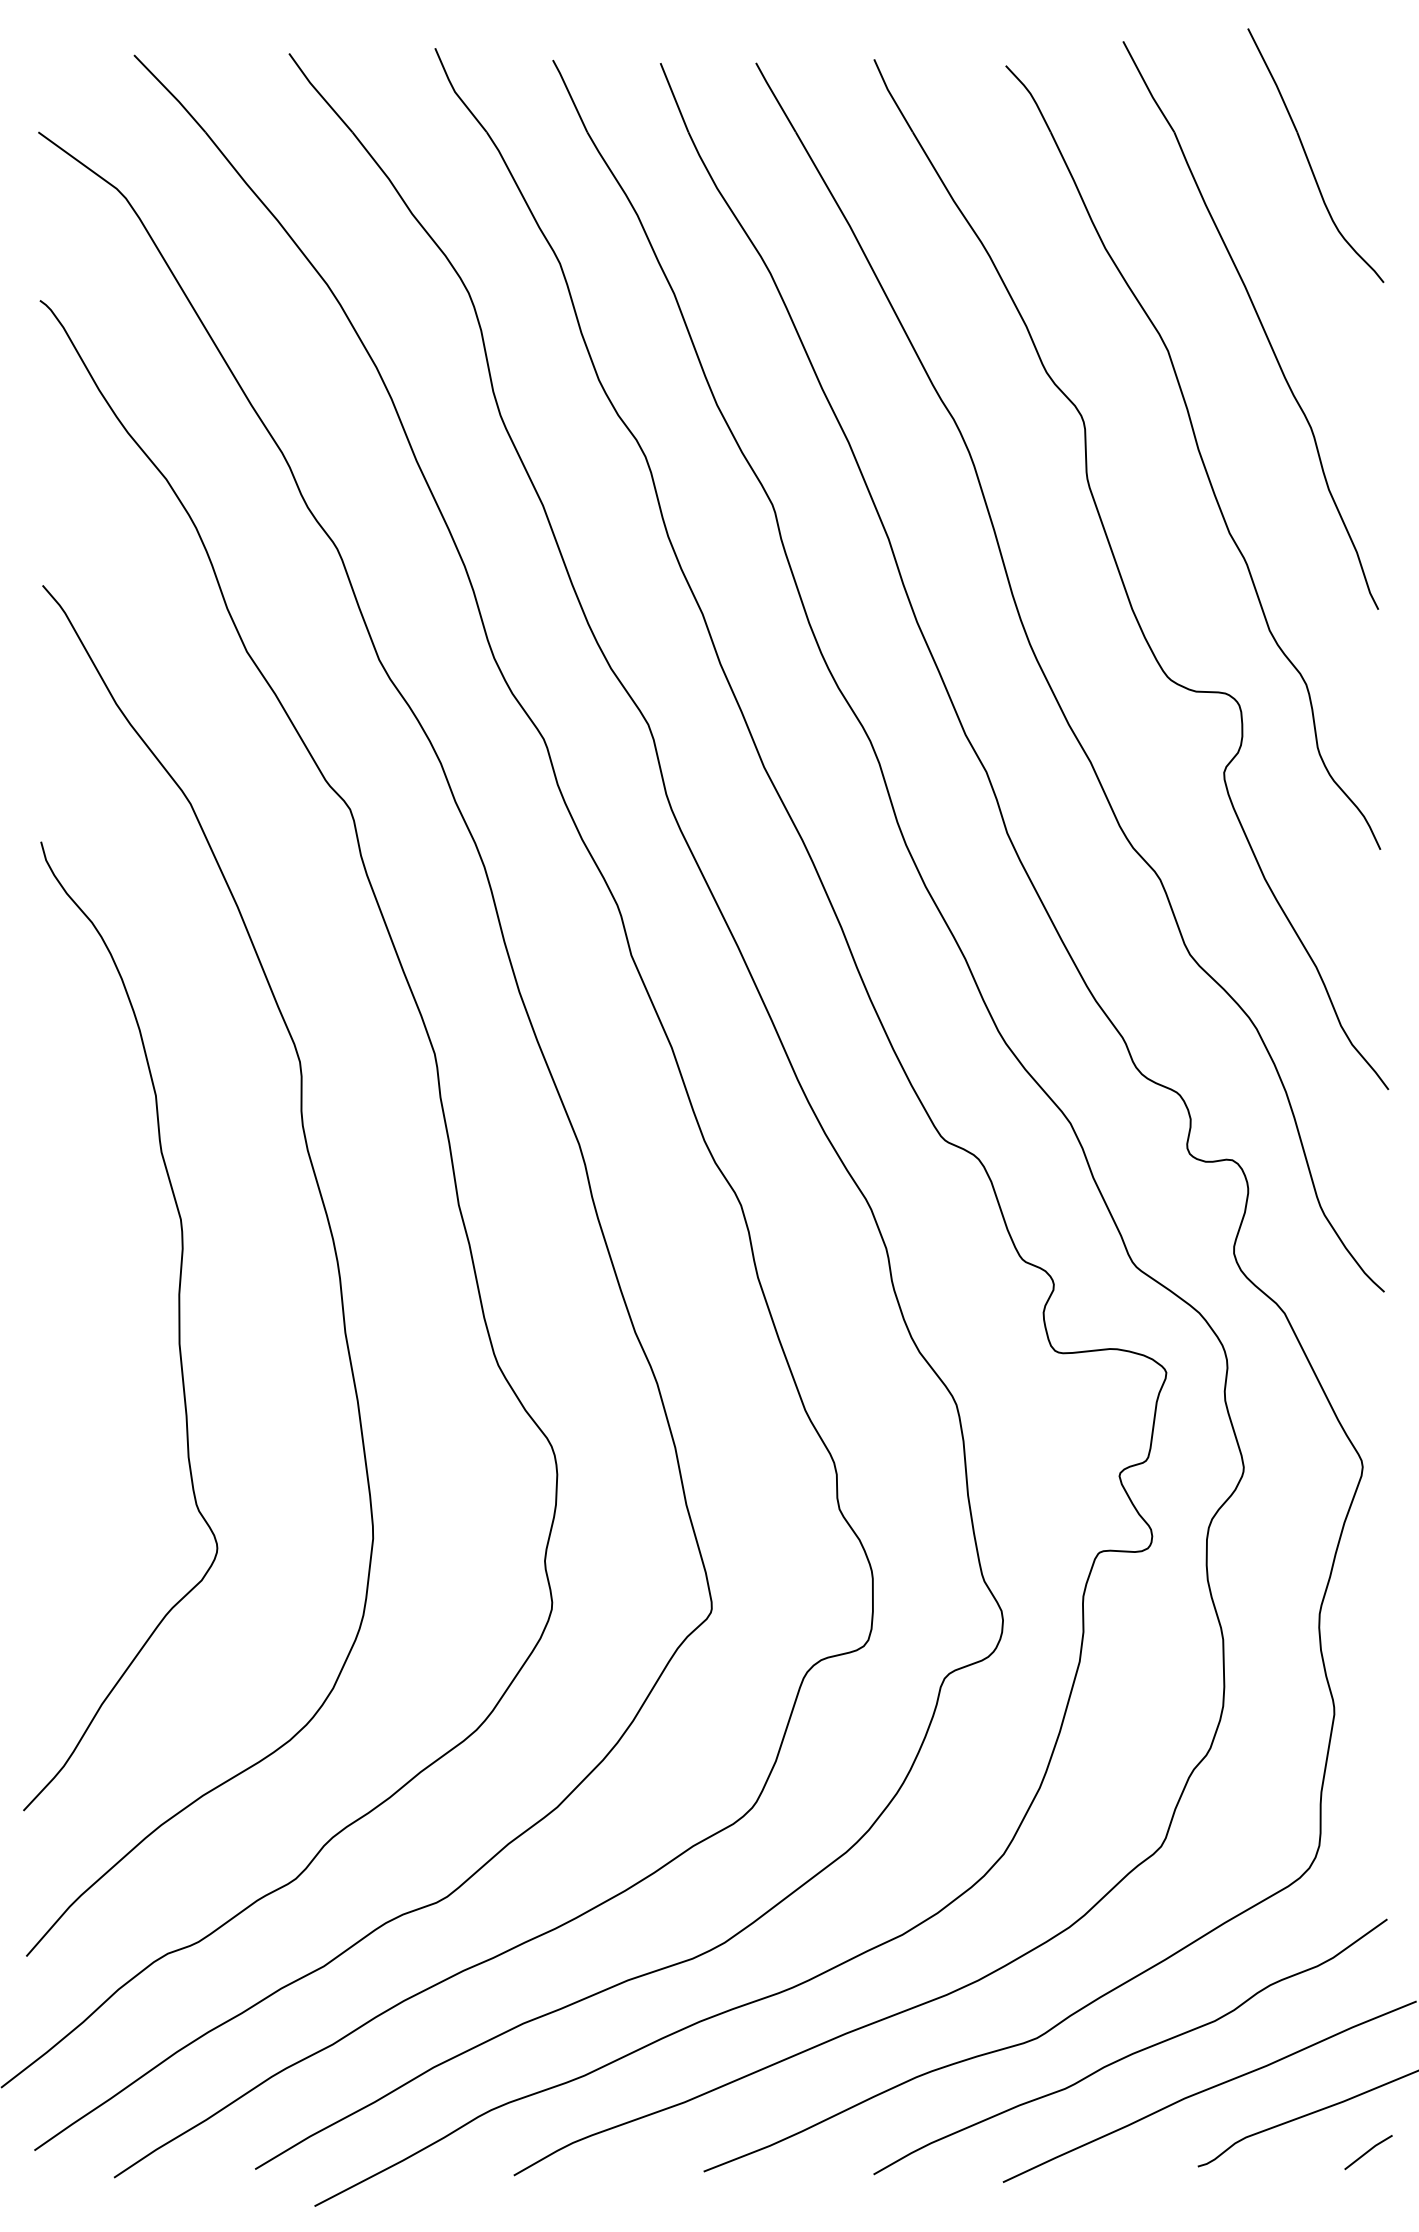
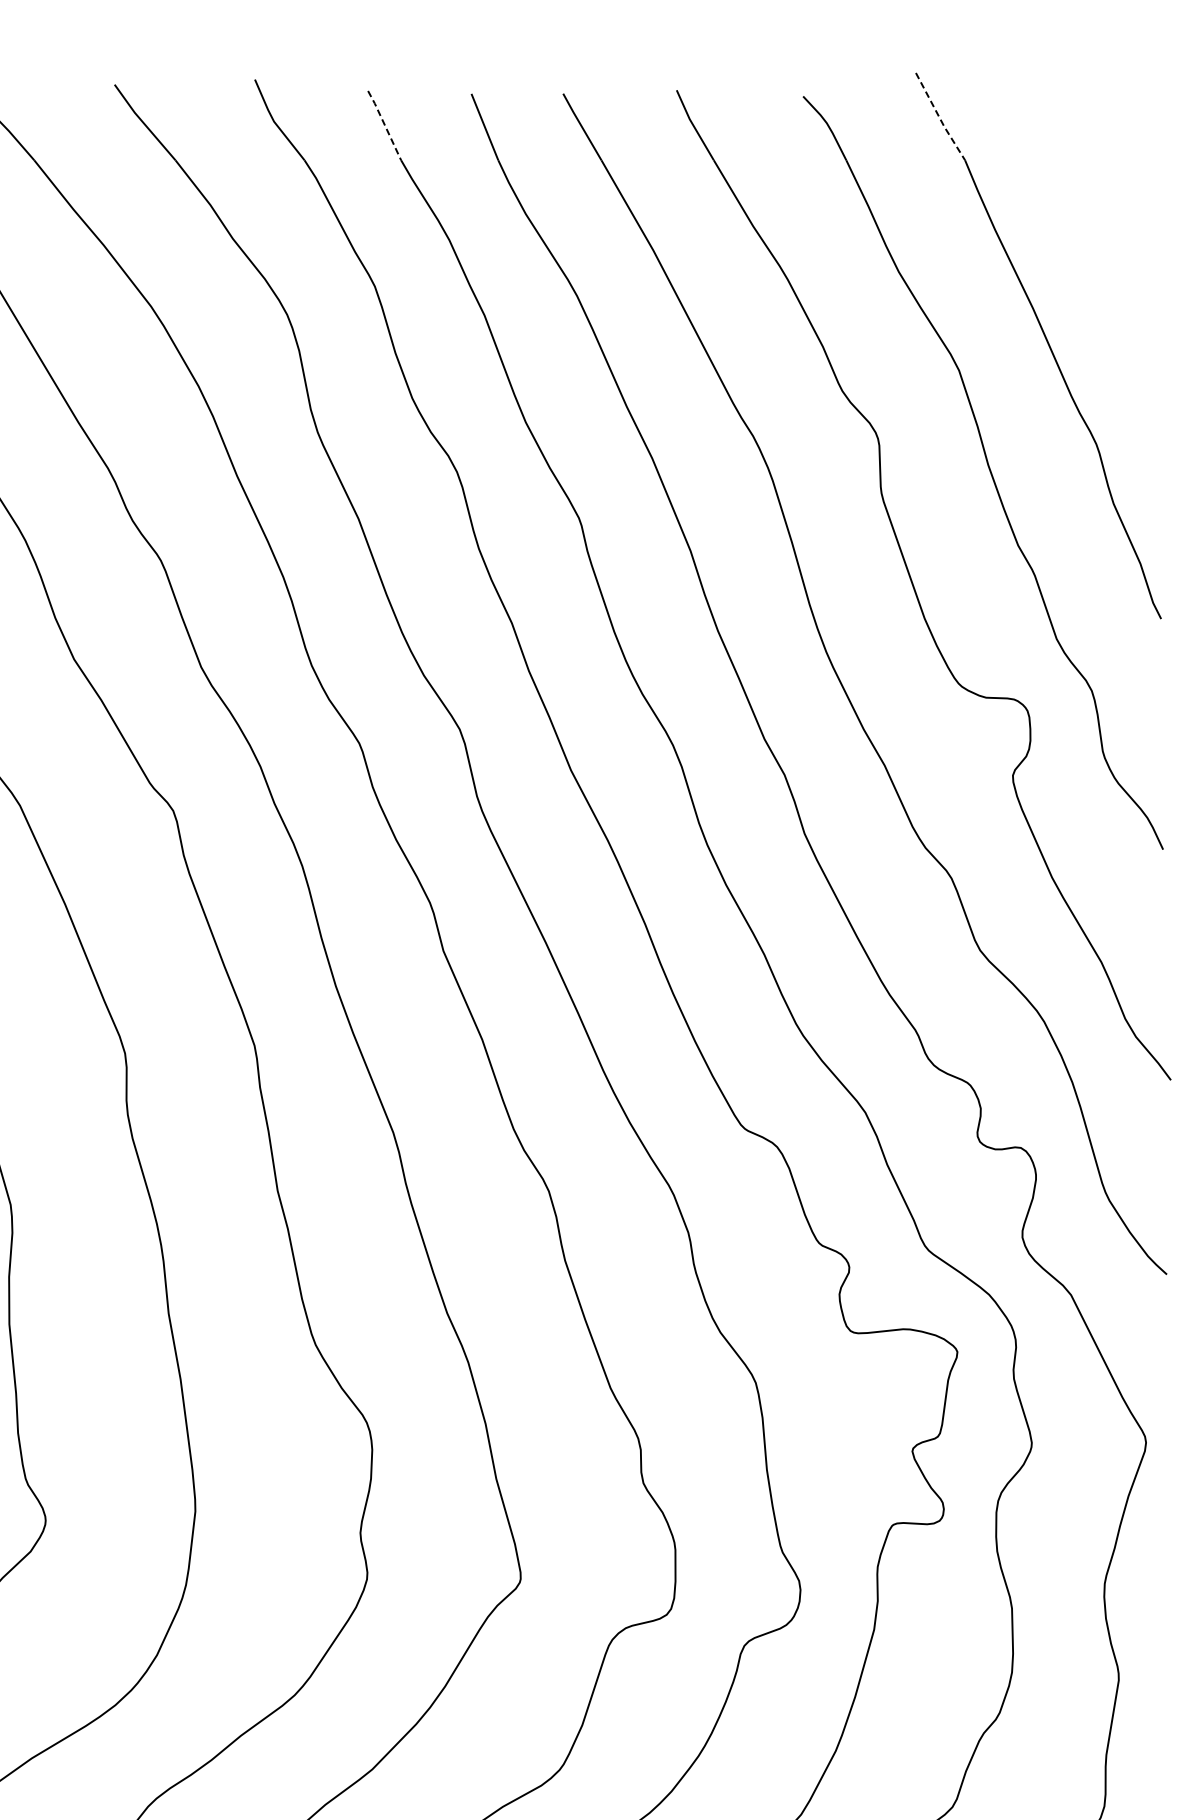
line: (1147, 87) -> (939, 117), solid -> dashed
line: (570, 95) -> (384, 124), solid -> dashed
part: (1308, 158) -> (1093, 185), removed

